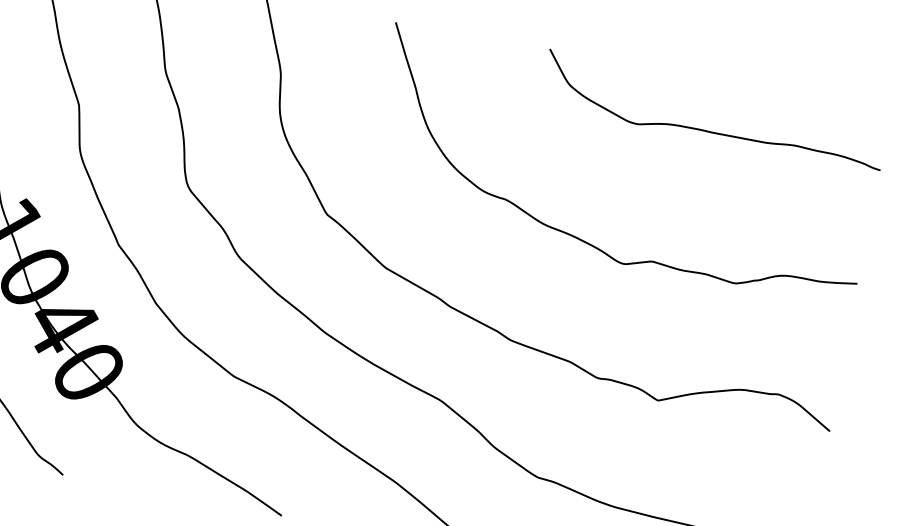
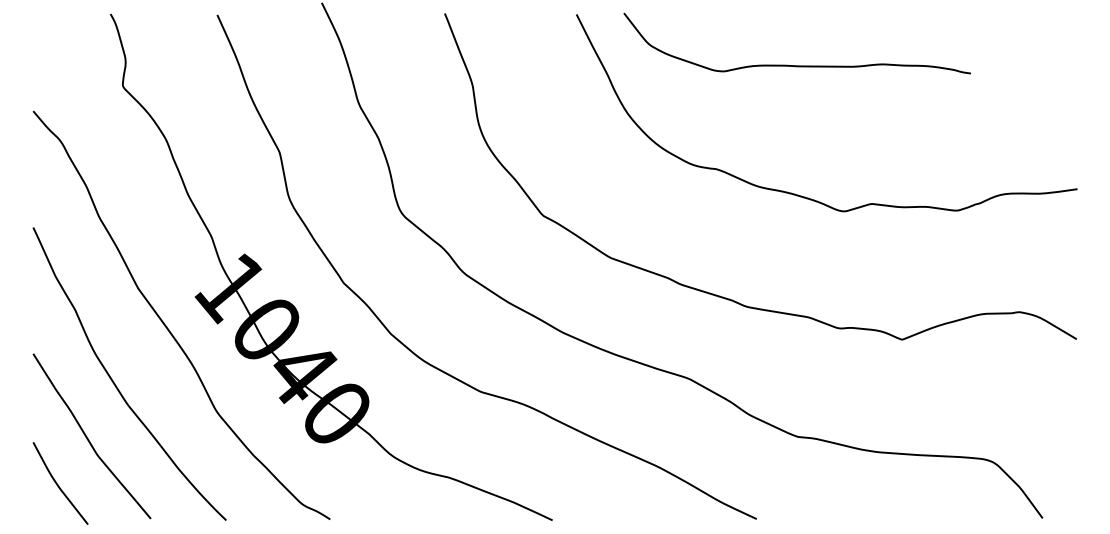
curve: (710, 131) -> (796, 65), moved

